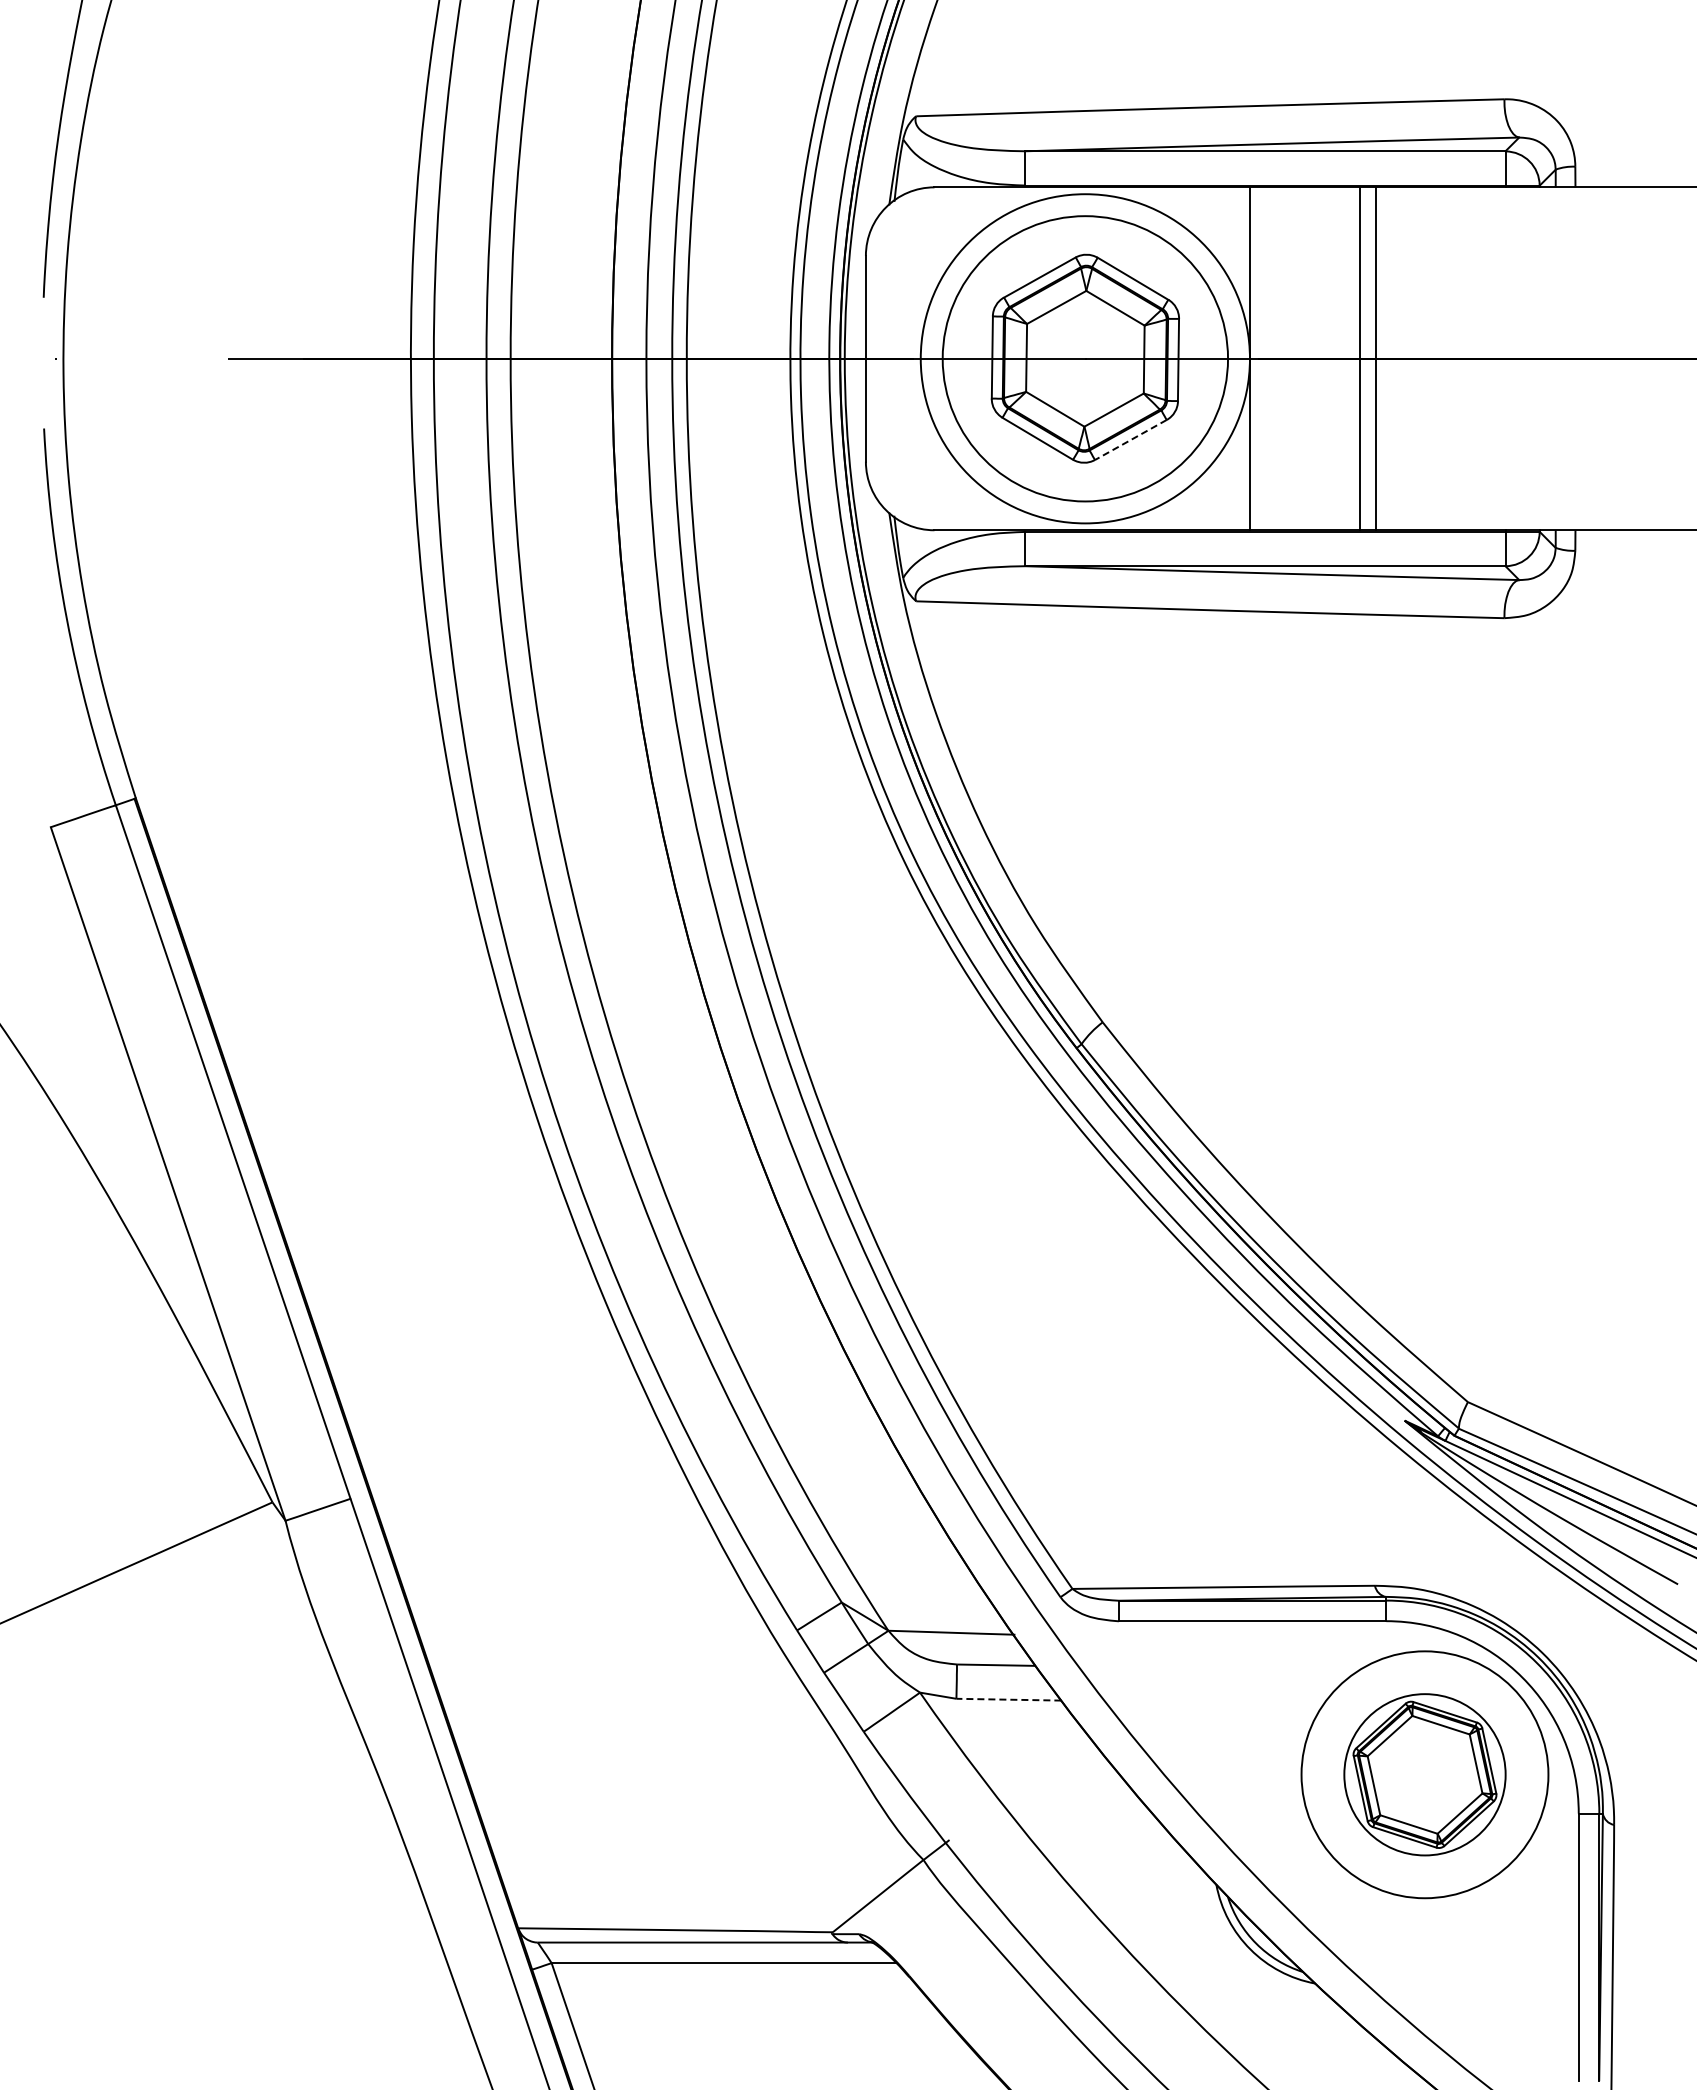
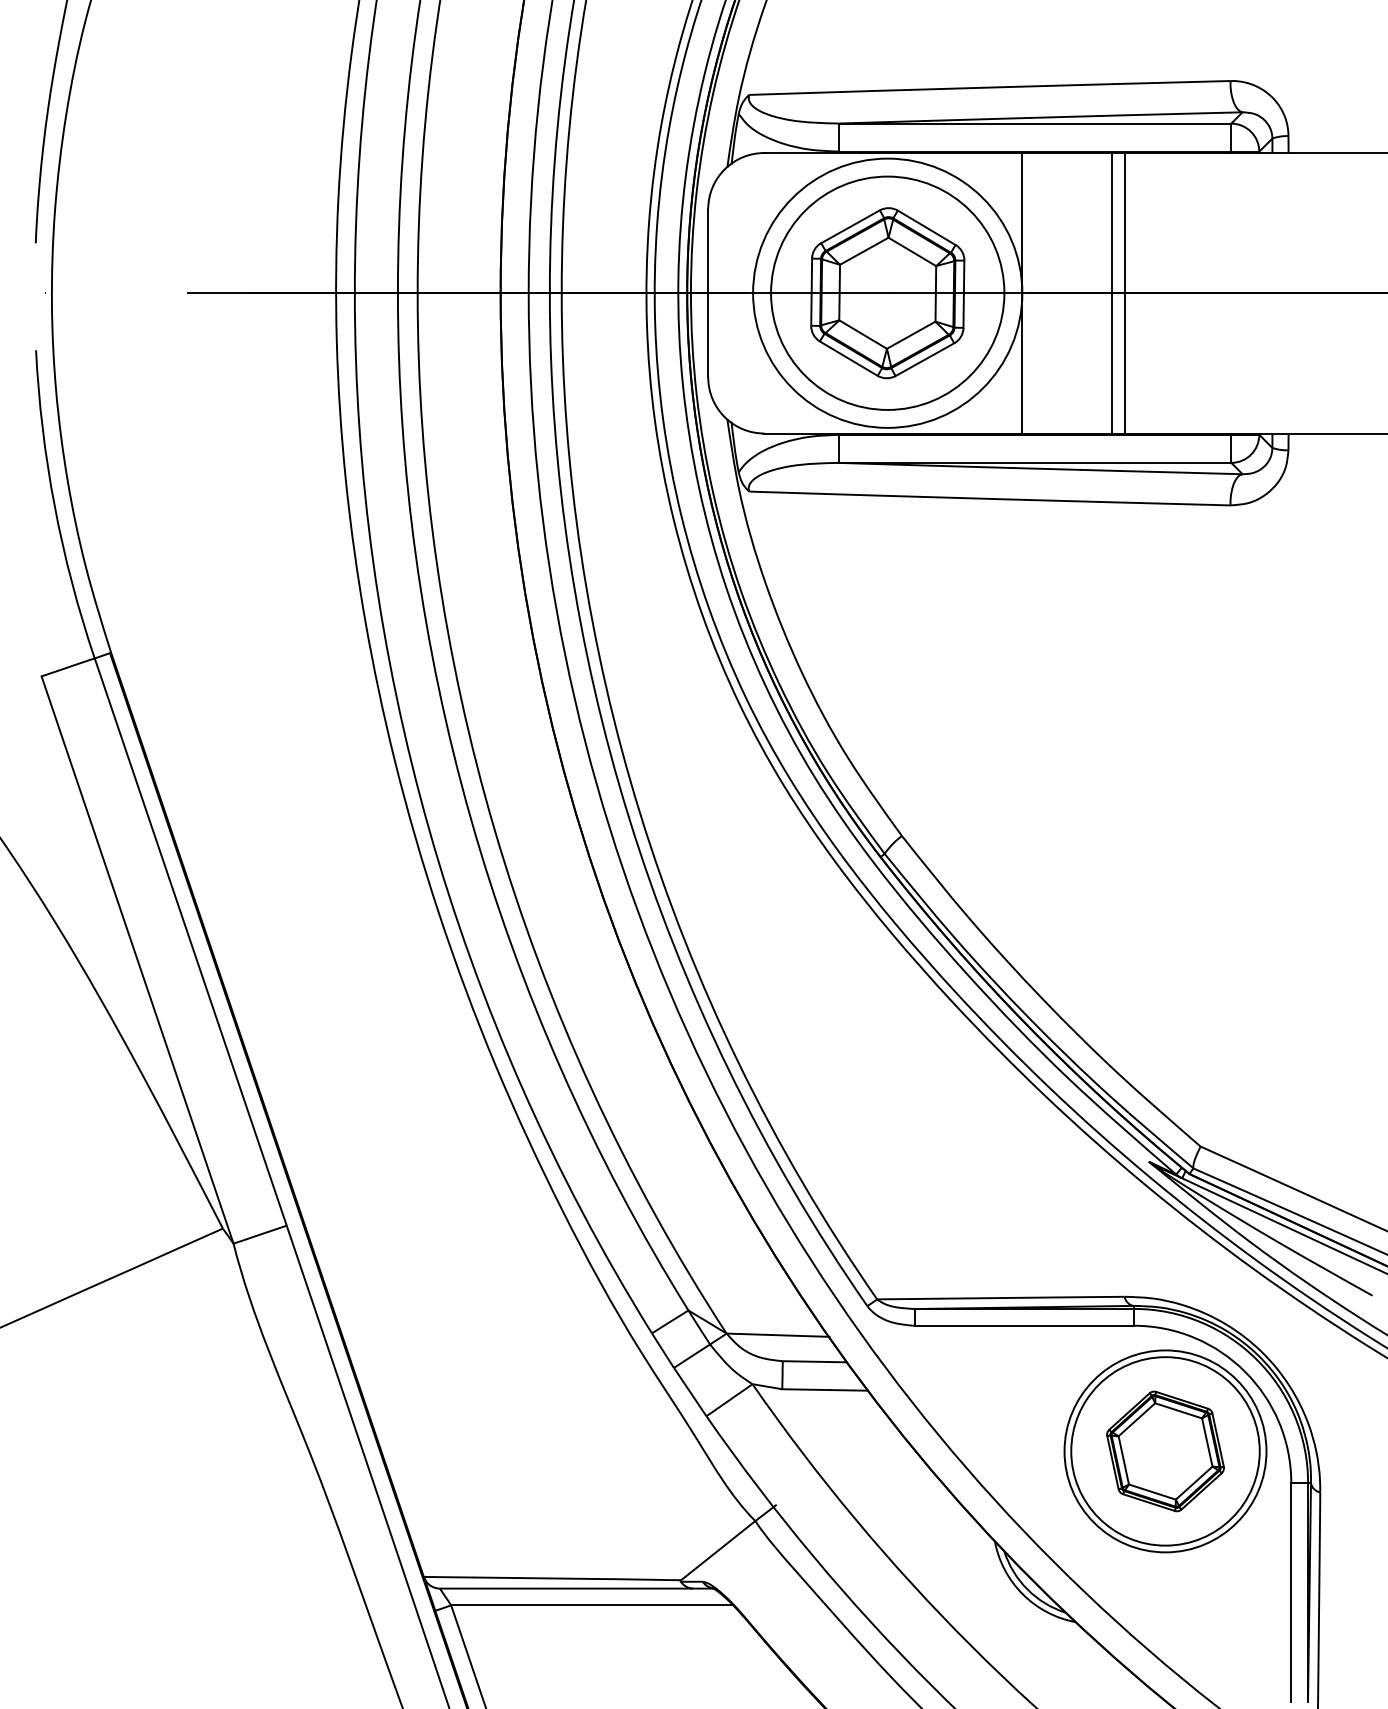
line: (1130, 440) -> (924, 360), dashed -> solid
line: (1008, 1699) -> (824, 1389), dashed -> solid
circle: (1424, 1774) -> (1165, 1451), size x1.43

